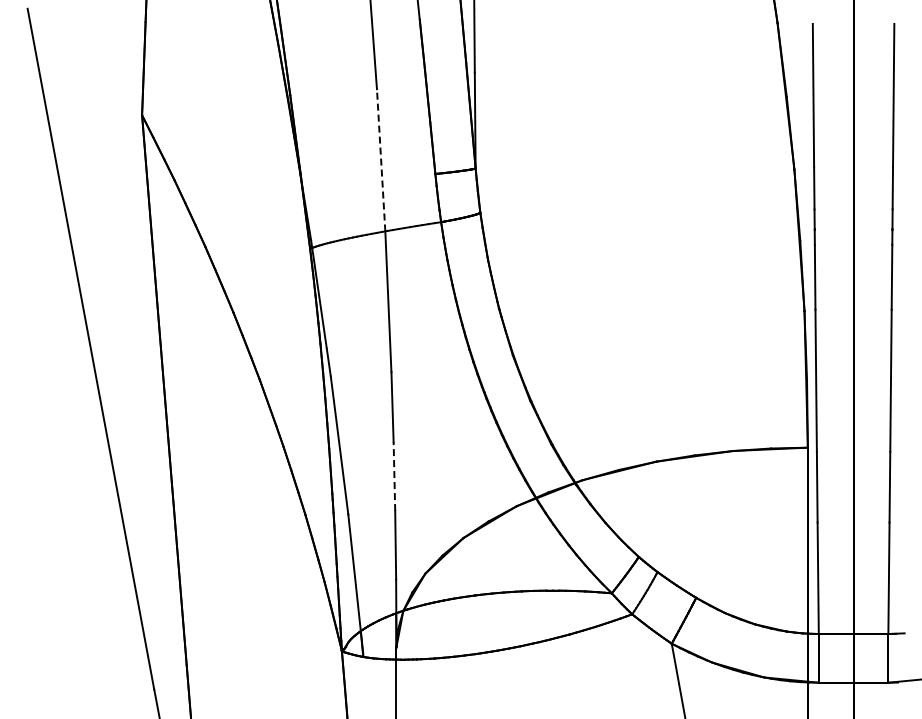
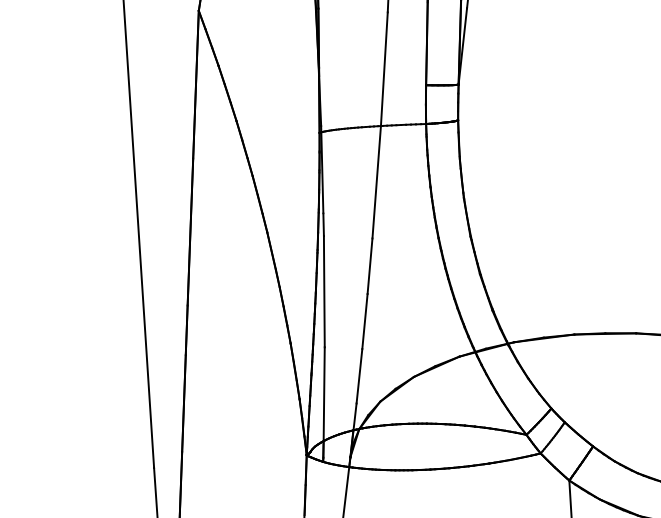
line: (381, 159) -> (384, 68), dashed -> solid
line: (394, 476) -> (365, 321), dashed -> solid

